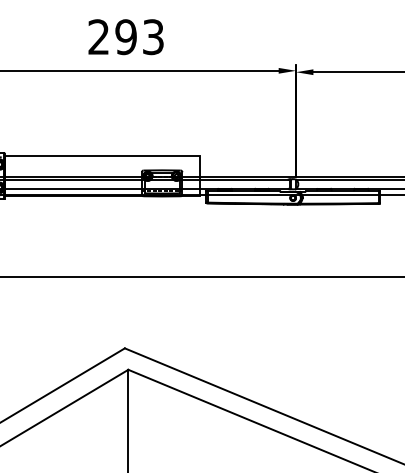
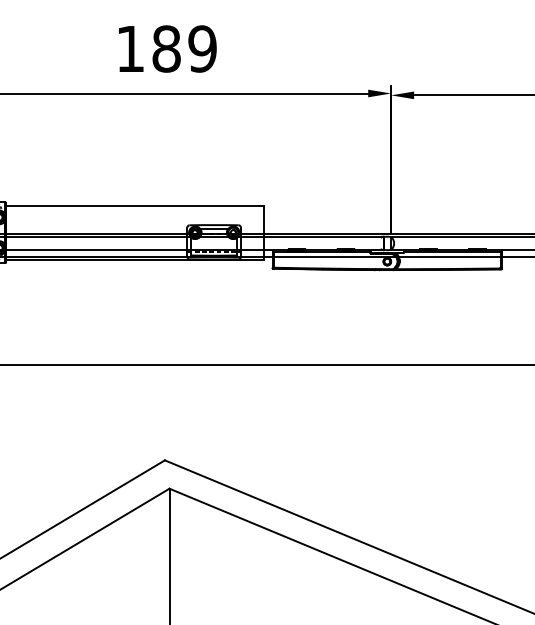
text: (126, 37) -> (167, 49), 293 -> 189

